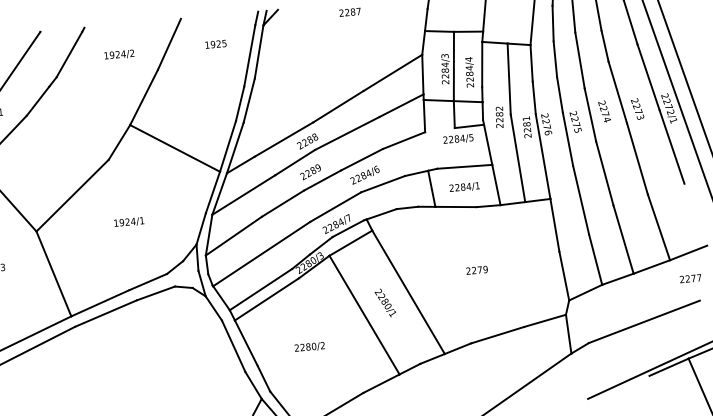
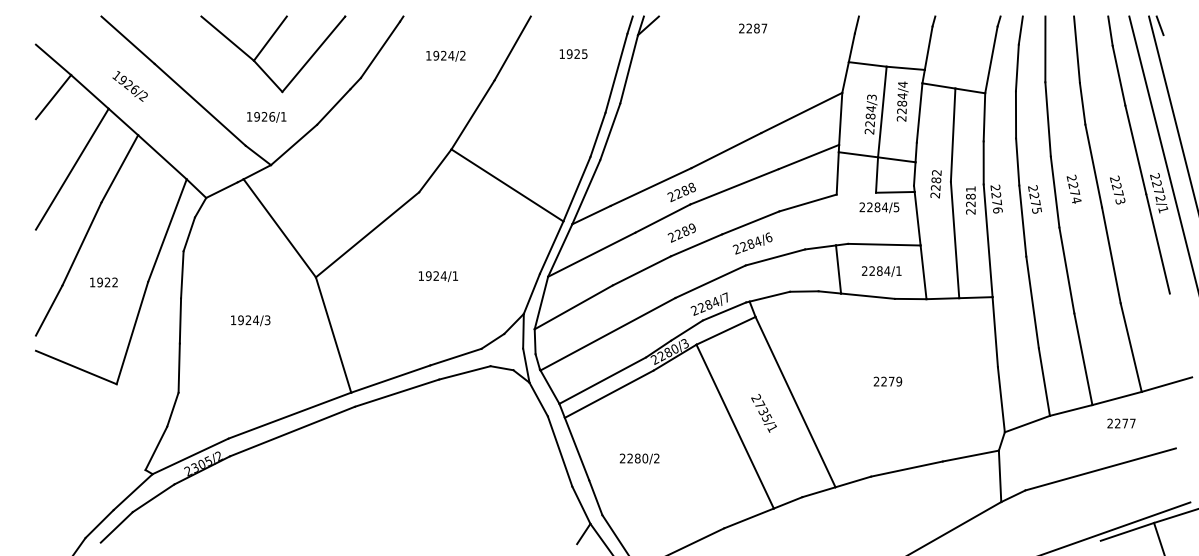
text: (469, 72) -> (902, 101), moved
text: (690, 278) -> (1121, 423), moved
text: (384, 300) -> (763, 410), 2280/1 -> 2735/1
text: (309, 346) -> (639, 458), moved

